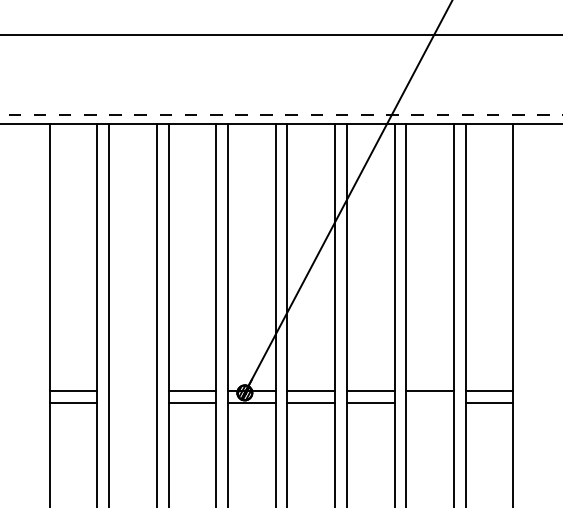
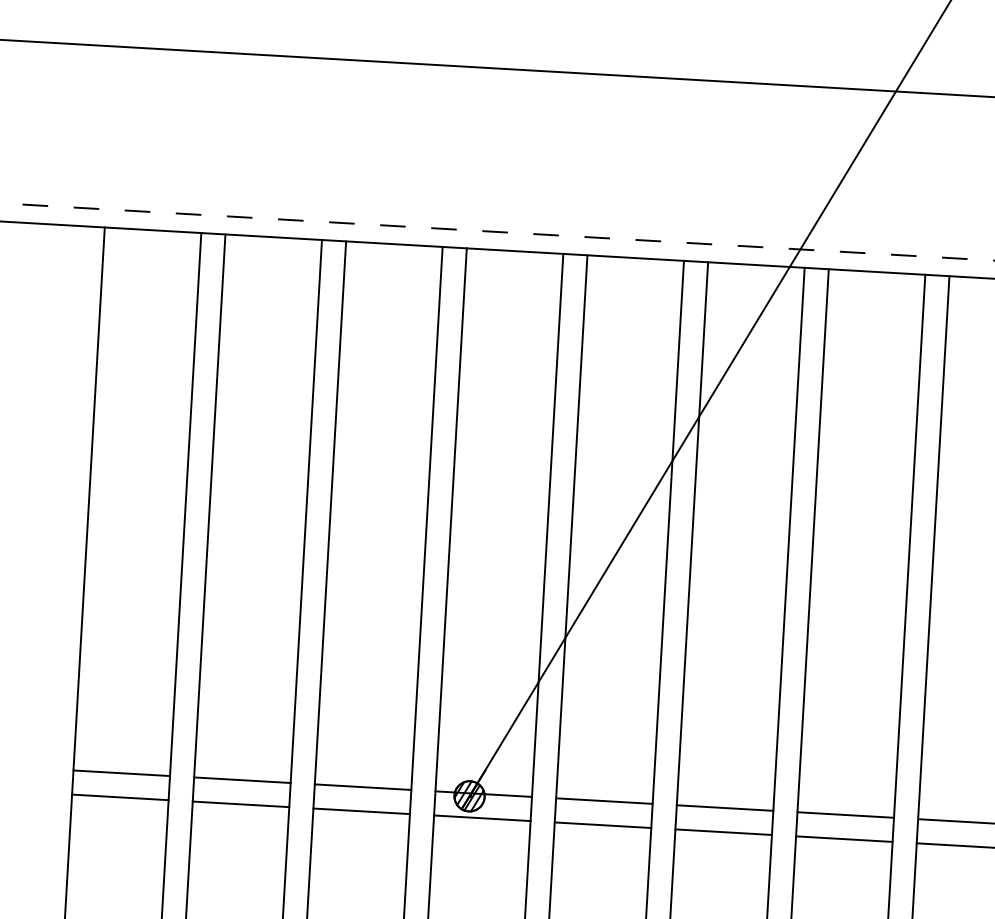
line: (132, 391) -> (241, 780), added
line: (132, 403) -> (240, 804), added
line: (429, 403) -> (842, 839), added

